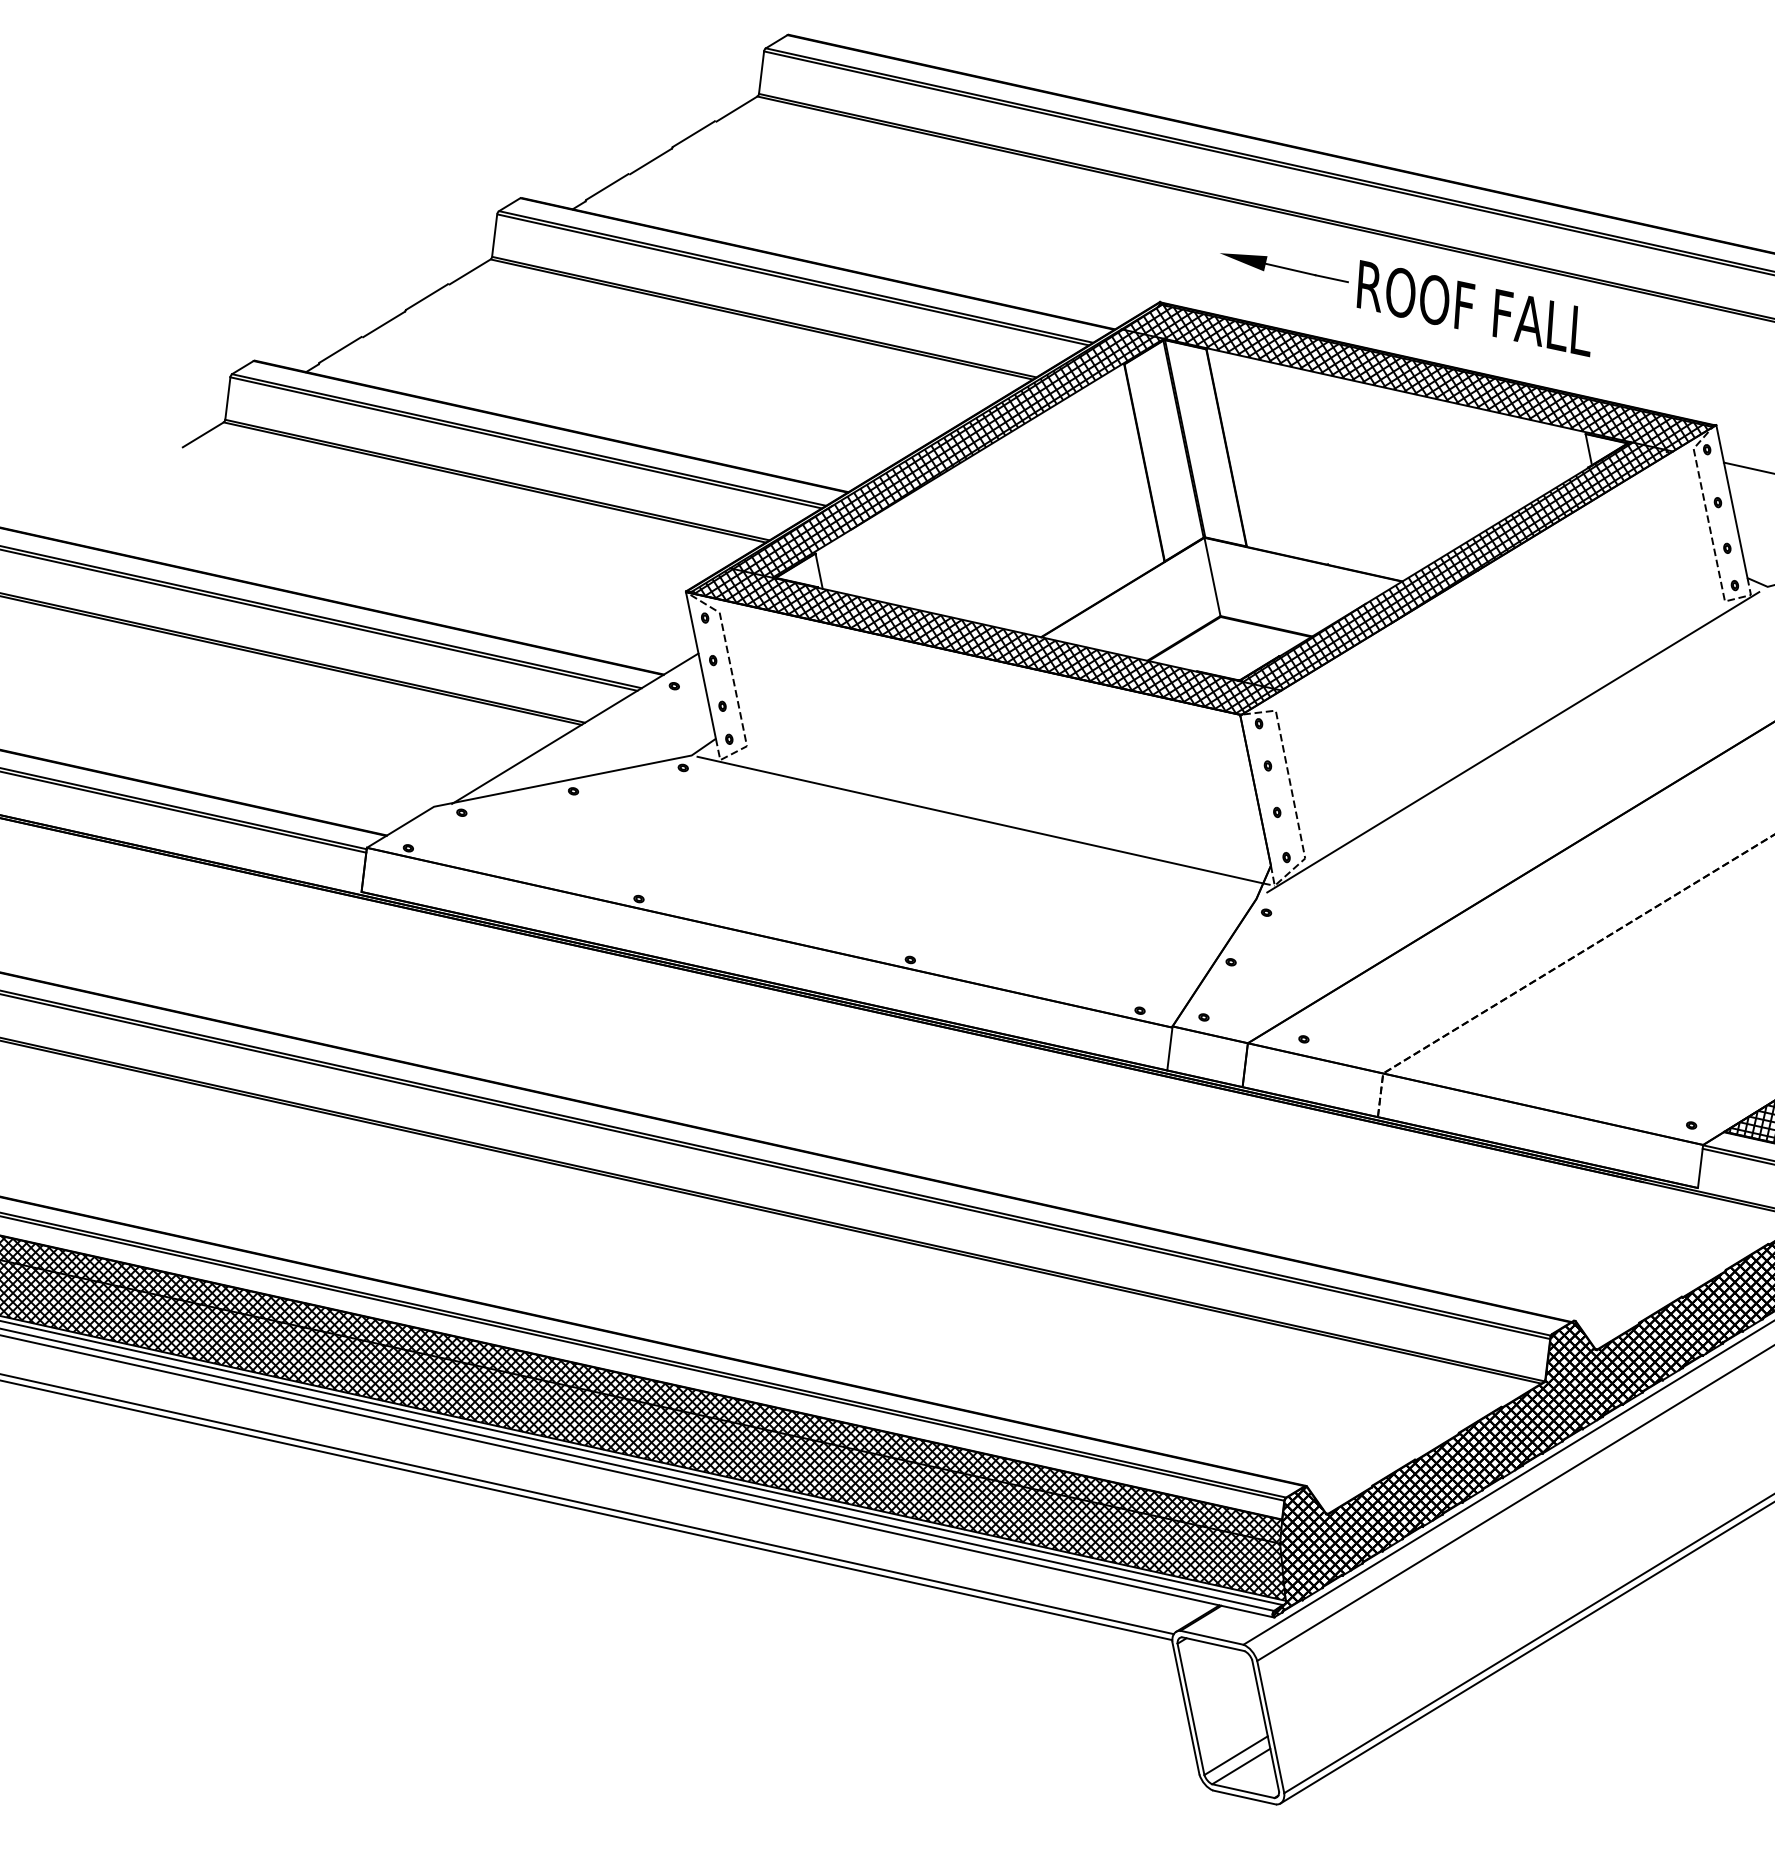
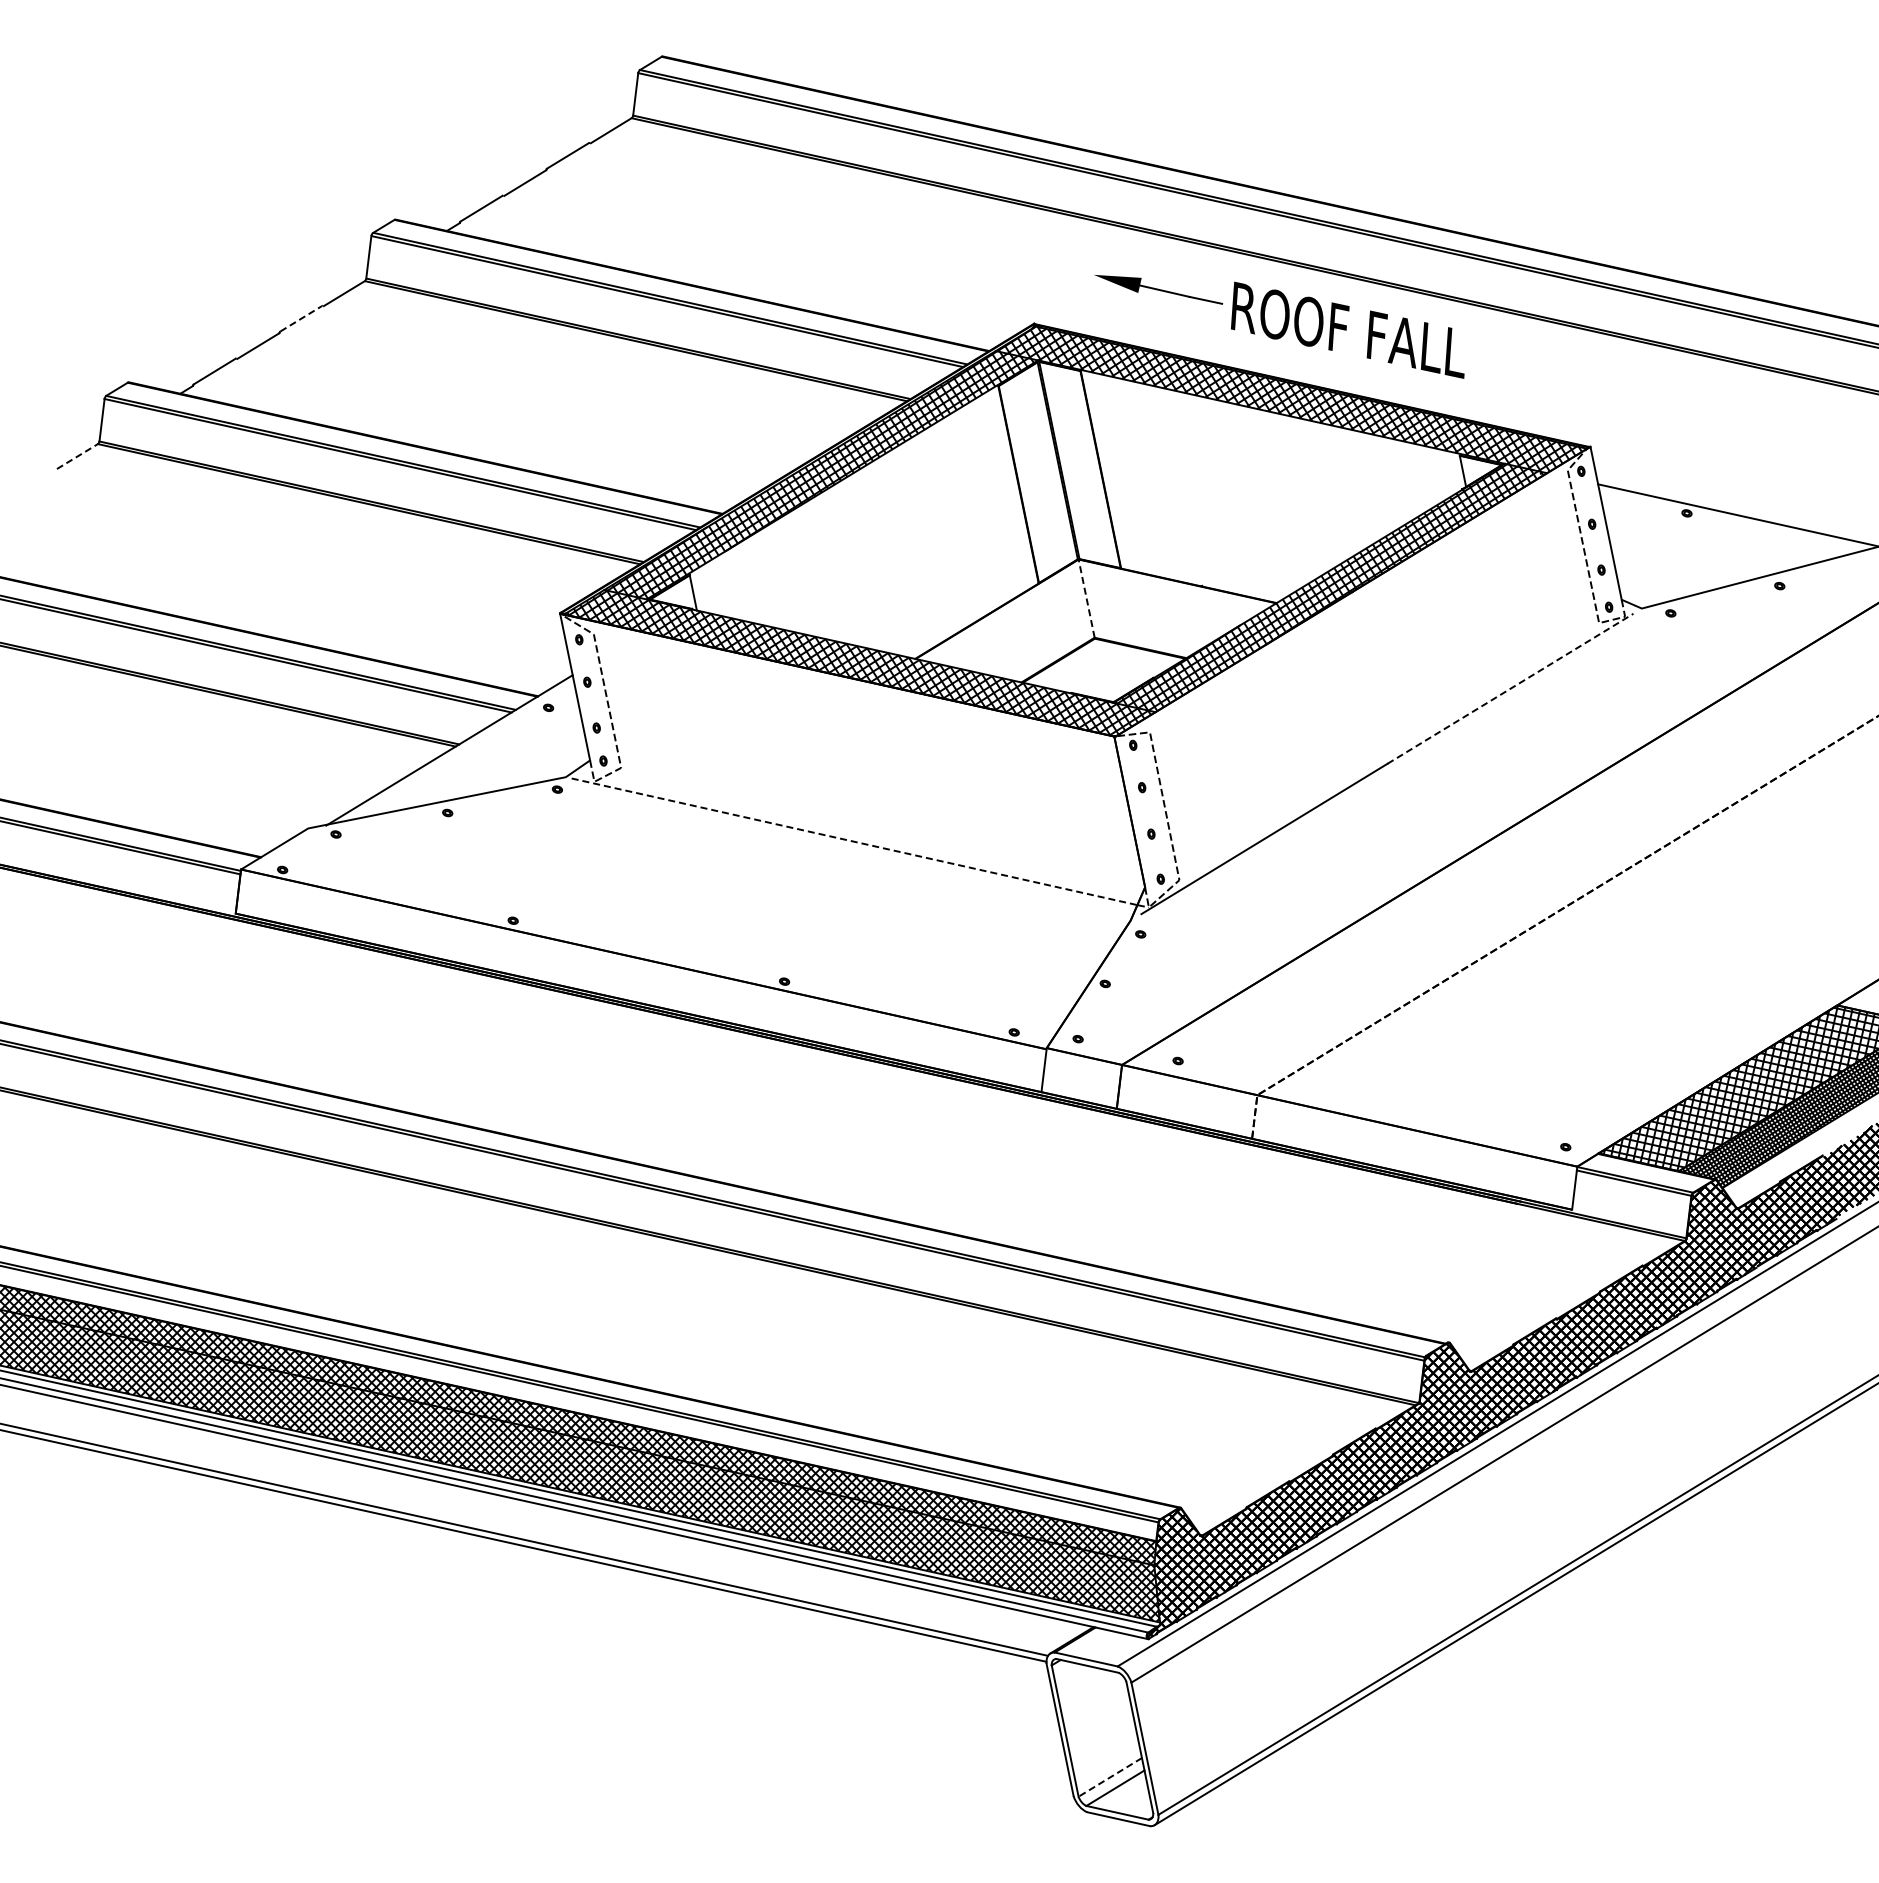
line: (427, 296) -> (301, 318), solid -> dashed
line: (203, 434) -> (77, 456), solid -> dashed
line: (1212, 576) -> (1086, 598), solid -> dashed
line: (1636, 666) -> (1510, 688), solid -> dashed
line: (980, 819) -> (854, 841), solid -> dashed
line: (1235, 1755) -> (1109, 1777), solid -> dashed

